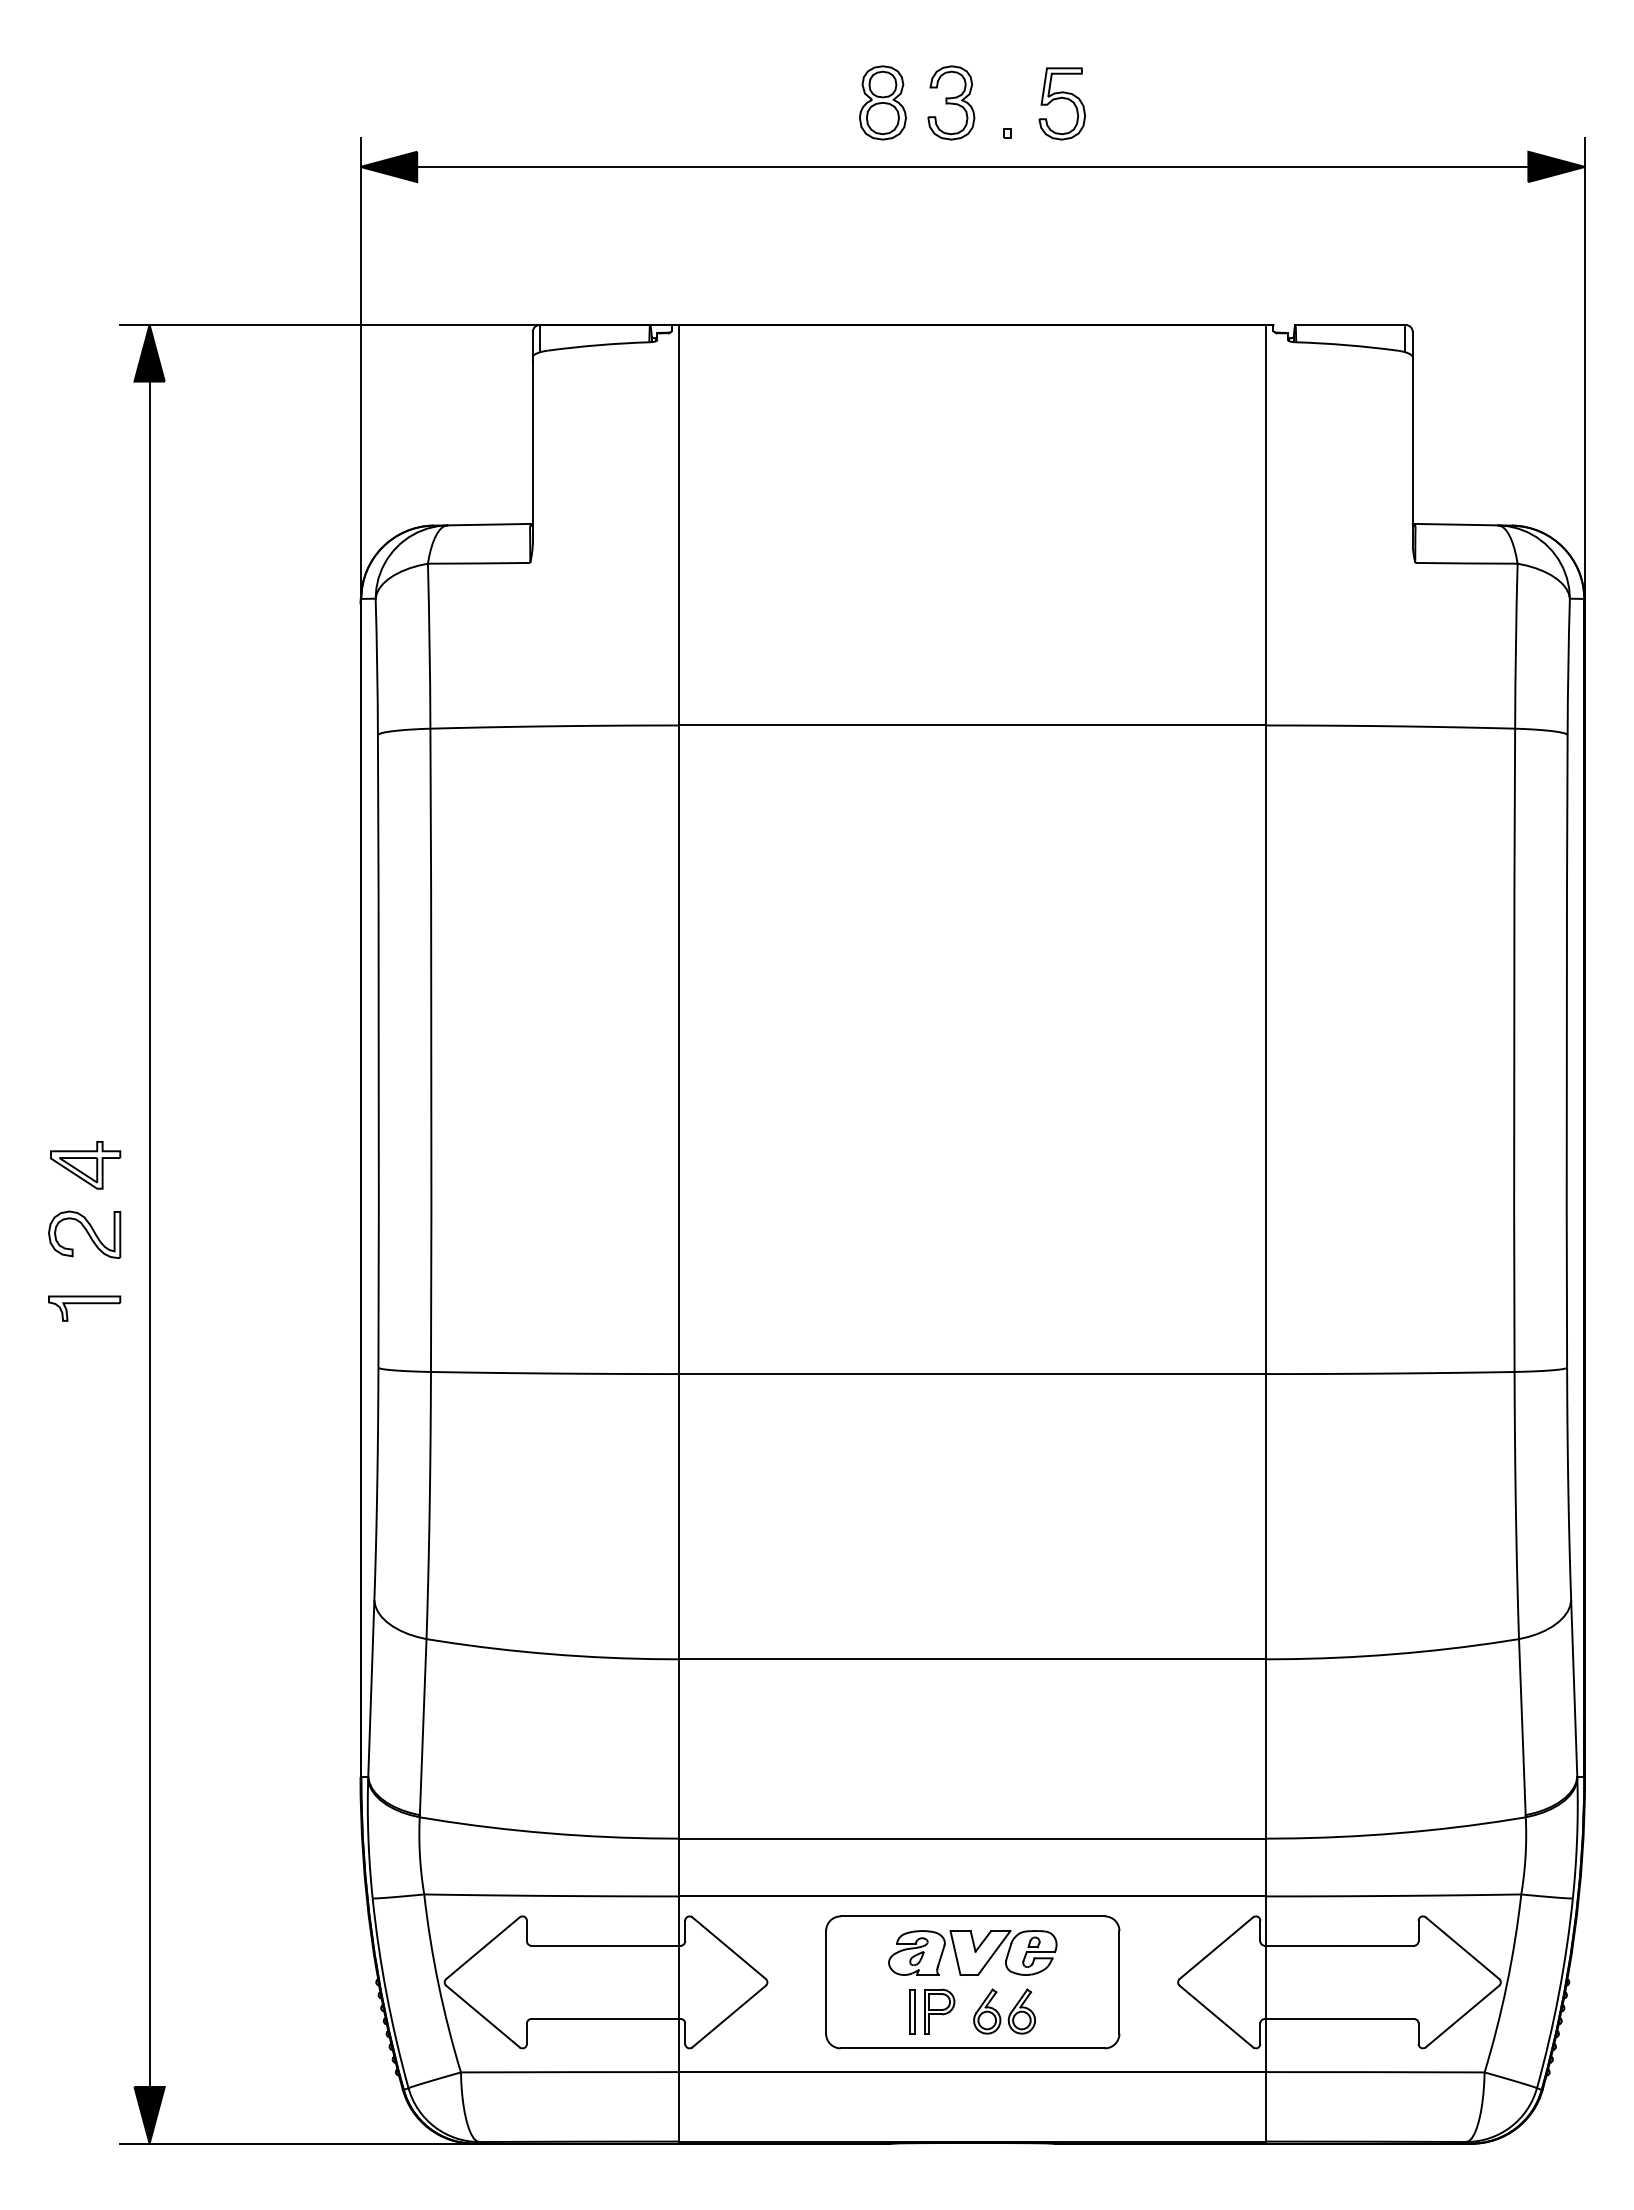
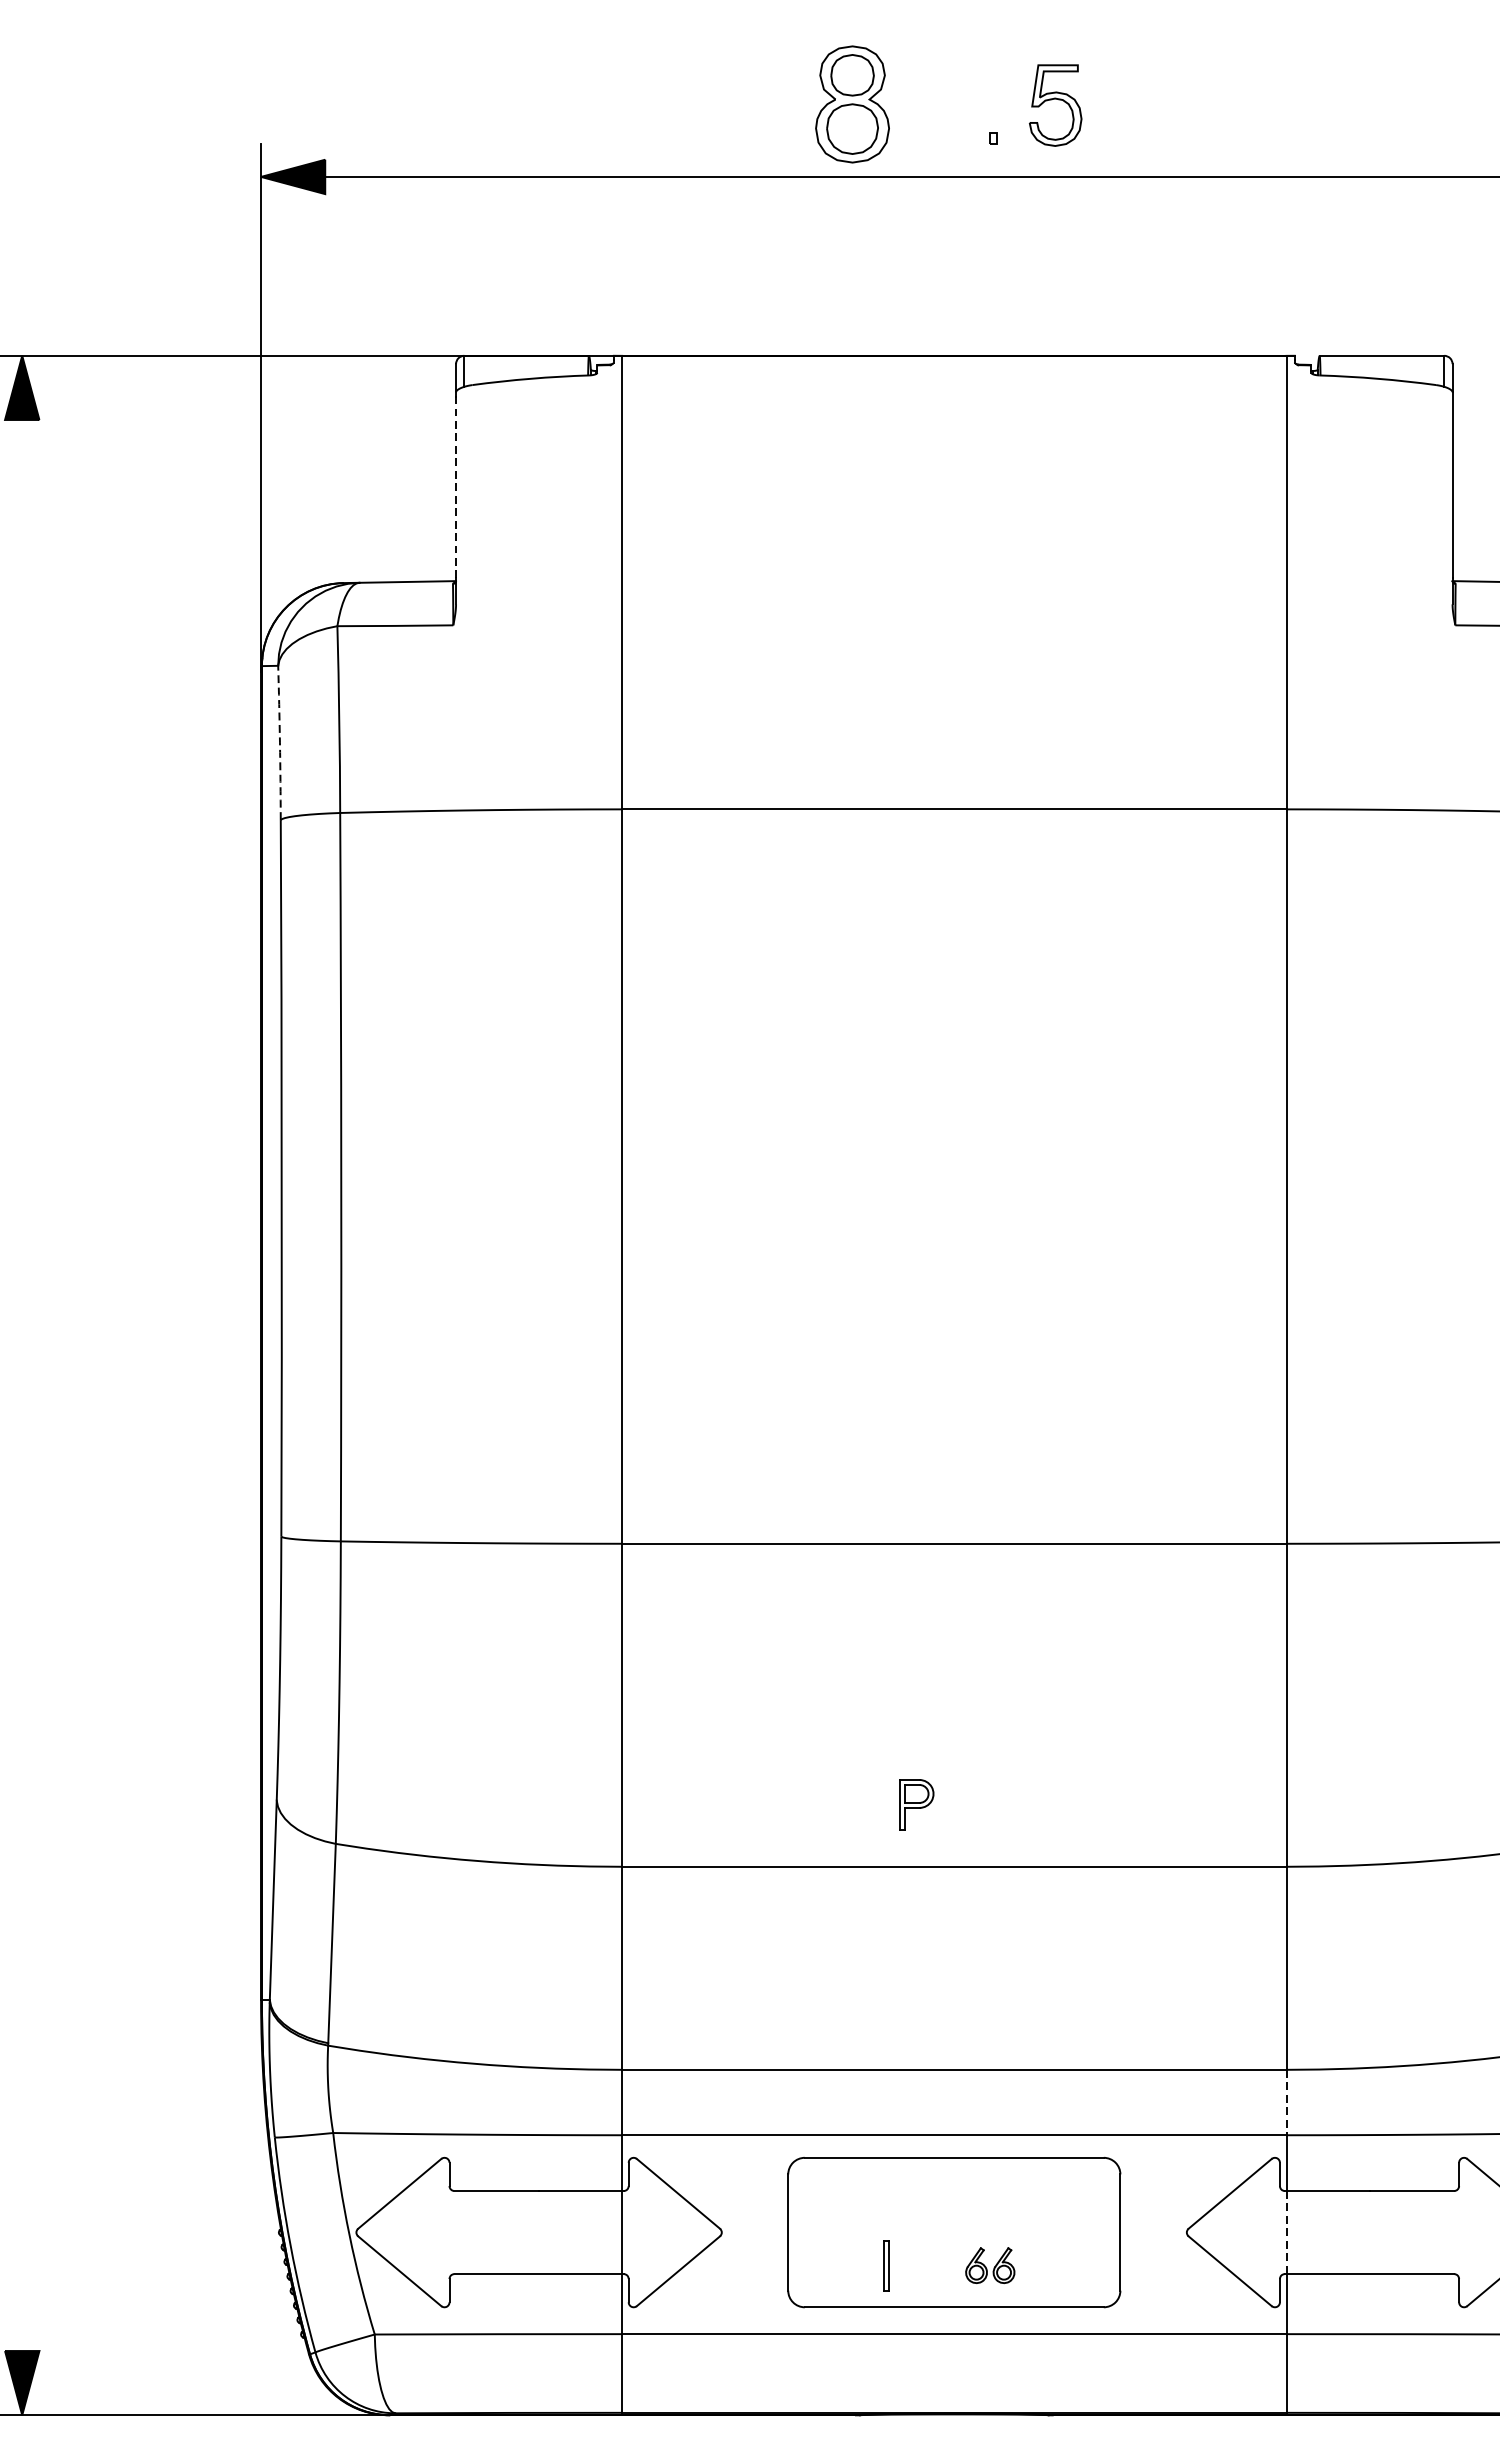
part: (882, 102) -> (852, 103), size x1.4
part: (951, 102) -> (930, 103), removed
line: (532, 438) -> (455, 484), solid -> dashed
arc: (377, 666) -> (280, 742), solid -> dashed
line: (149, 1234) -> (22, 1385), removed
line: (1266, 1867) -> (1286, 2102), solid -> dashed
part: (972, 1953) -> (954, 2199), removed
line: (1266, 1982) -> (1286, 2232), solid -> dashed
part: (939, 2011) -> (916, 1804), moved
part: (1004, 2011) -> (990, 2265), size x0.7

